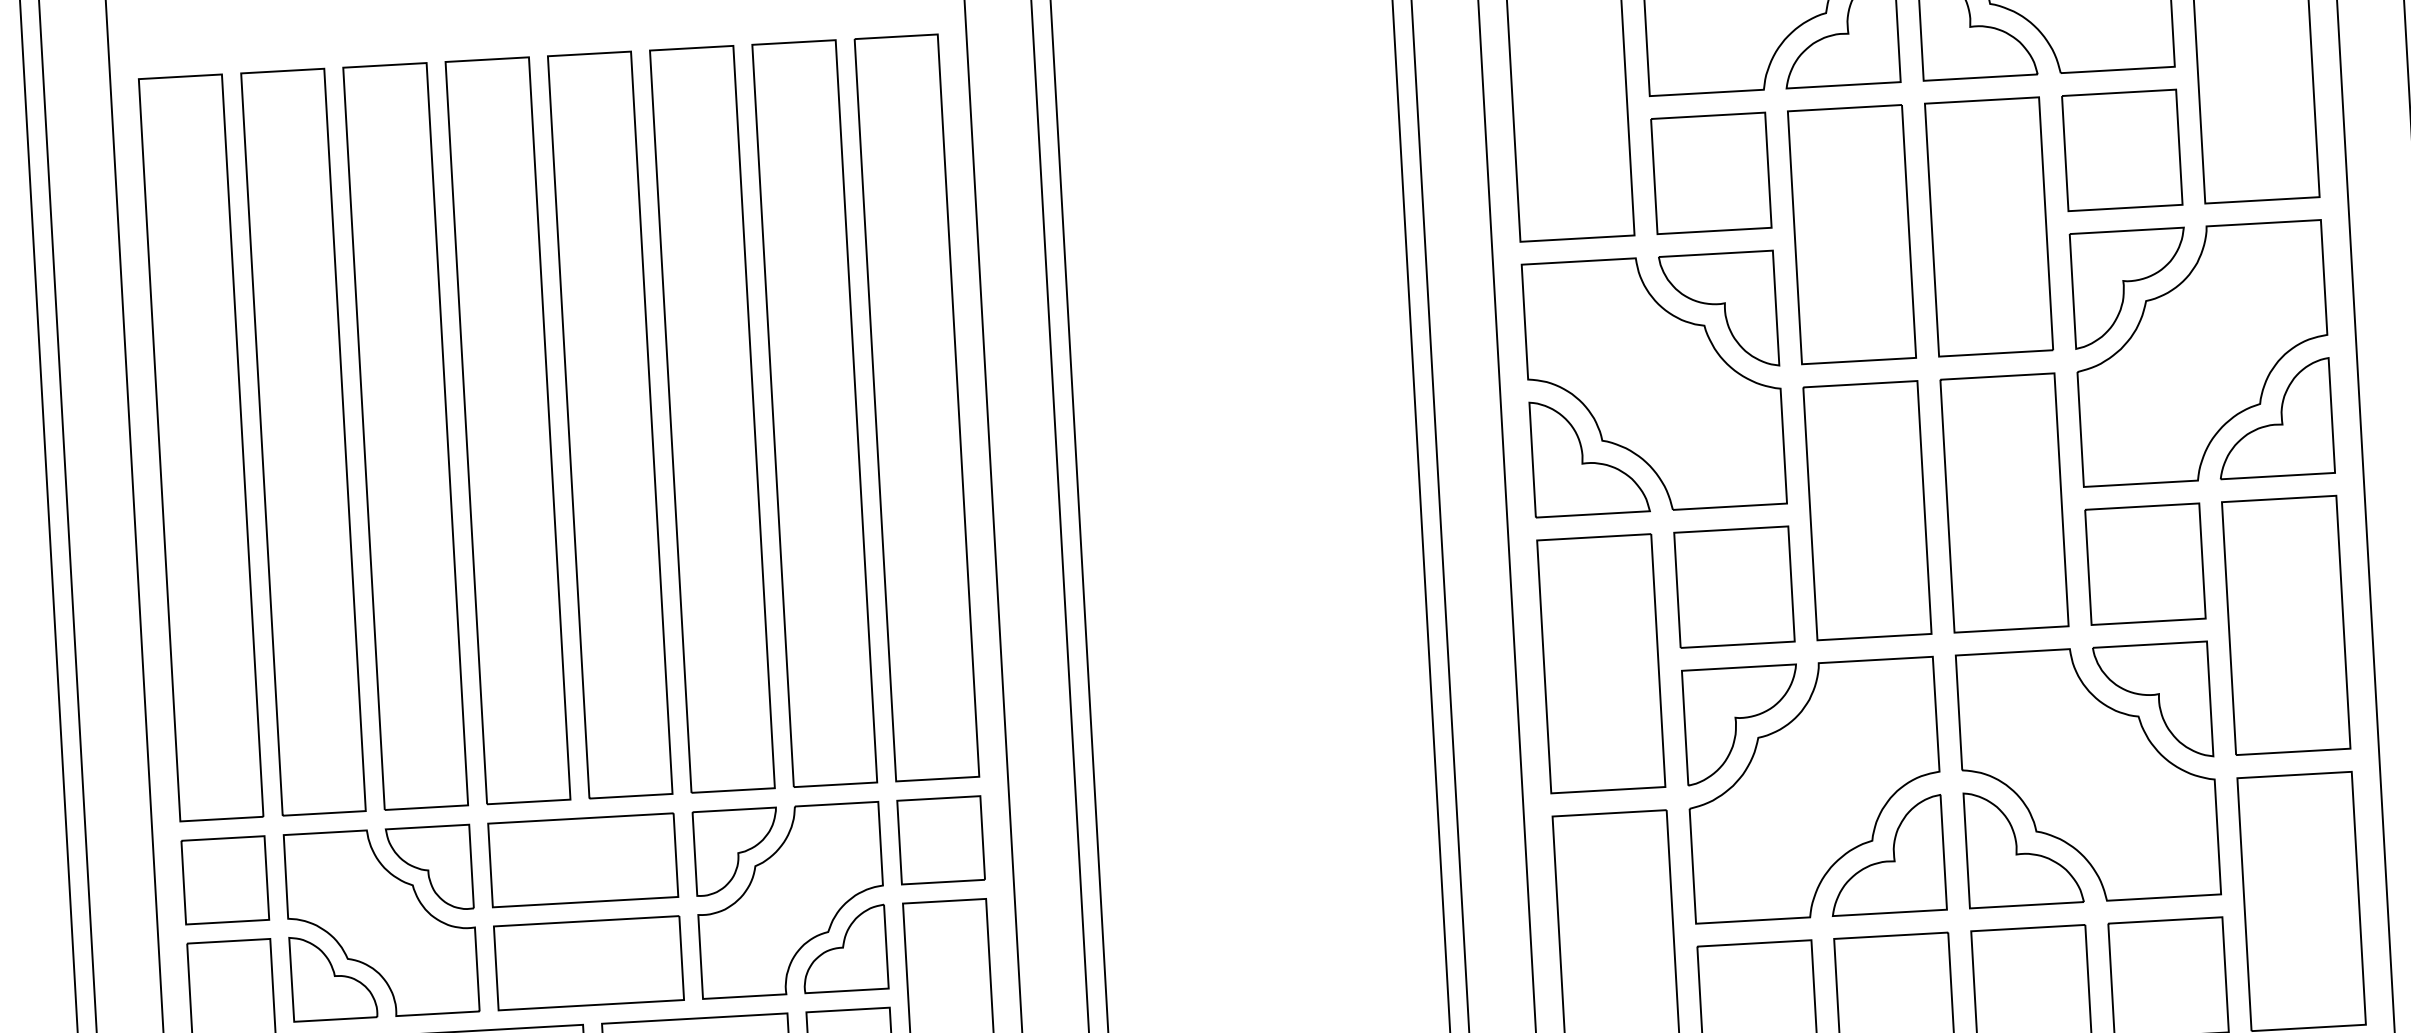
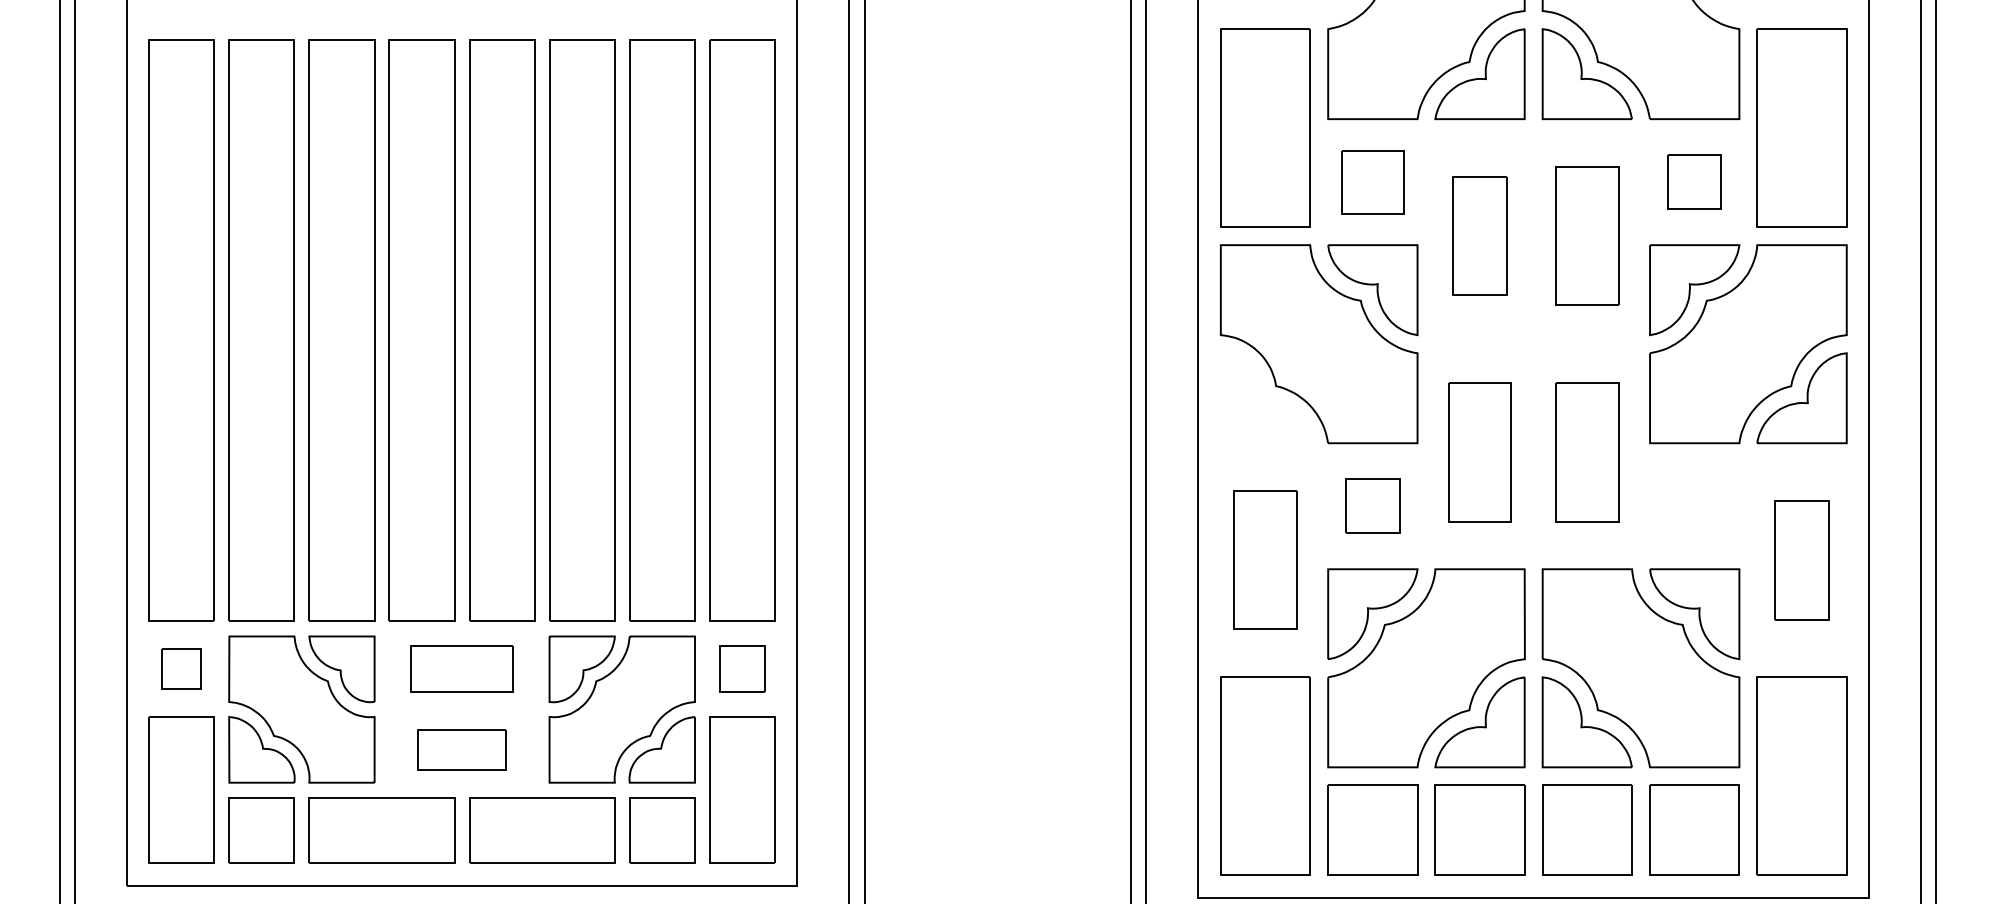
part: (2121, 149) -> (1694, 181), size x0.6
part: (1710, 172) -> (1372, 181), size x0.7
part: (1989, 226) -> (1587, 235), size x0.7
part: (1851, 233) -> (1479, 235), size x0.6
part: (1589, 457) -> (1265, 398), removed
part: (2004, 501) -> (1587, 451), size x0.7
part: (1866, 509) -> (1479, 451), size x0.7
part: (2145, 563) -> (1694, 505), removed
part: (1733, 586) -> (1372, 505), size x0.6
part: (2285, 624) -> (1801, 559), size x0.6
part: (1601, 662) -> (1265, 559), size x0.7
part: (941, 839) -> (742, 668), size x0.7
part: (582, 859) -> (461, 668), size x0.7
part: (224, 879) -> (181, 668), size x0.6
part: (588, 962) -> (461, 749), size x0.6

